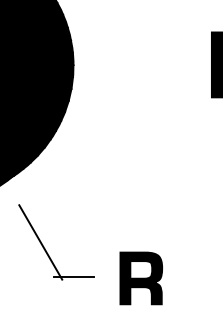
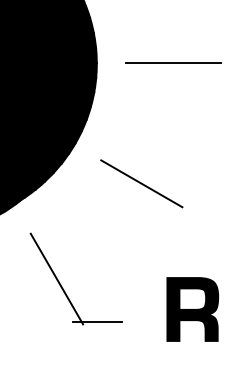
line: (136, 64) -> (173, 62), added
line: (110, 163) -> (141, 182), added
part: (140, 278) -> (191, 309), moved

